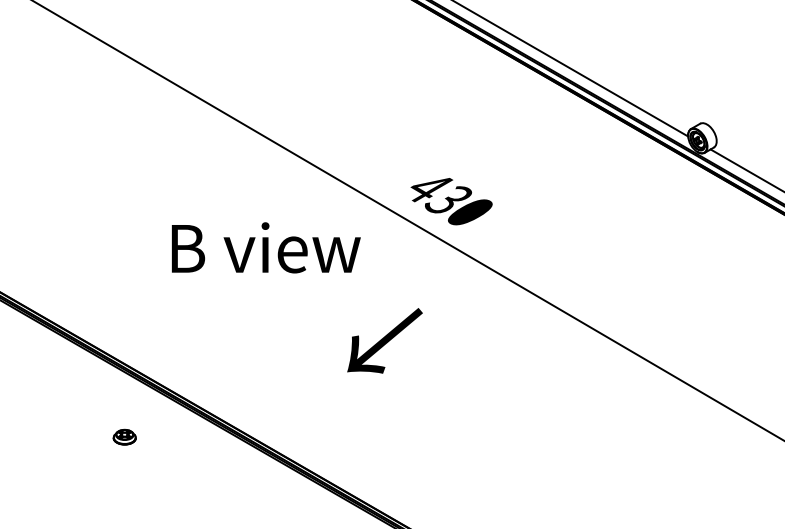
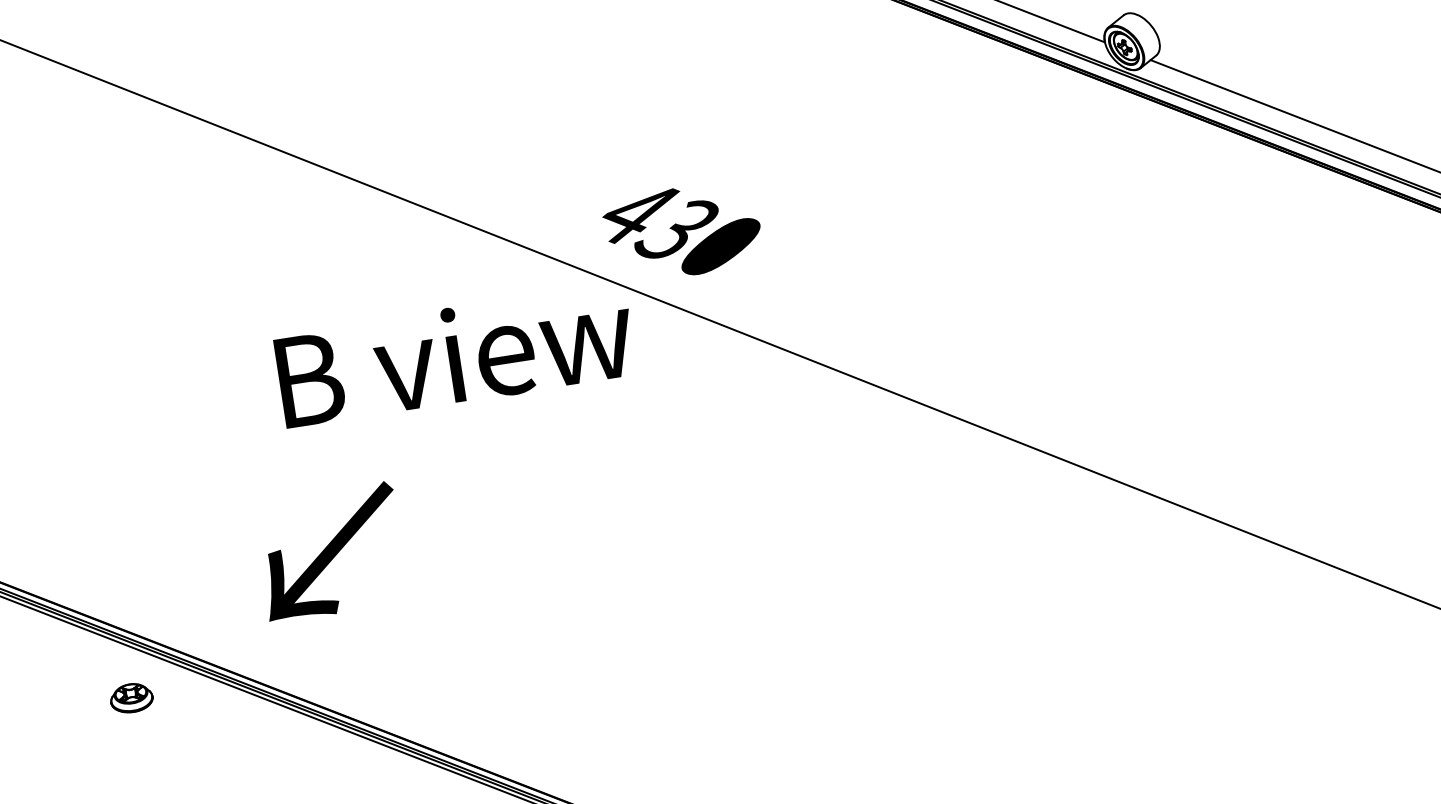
text: (266, 247) -> (455, 354), moved
text: (384, 340) -> (329, 551), moved
part: (124, 436) -> (130, 696), moved

